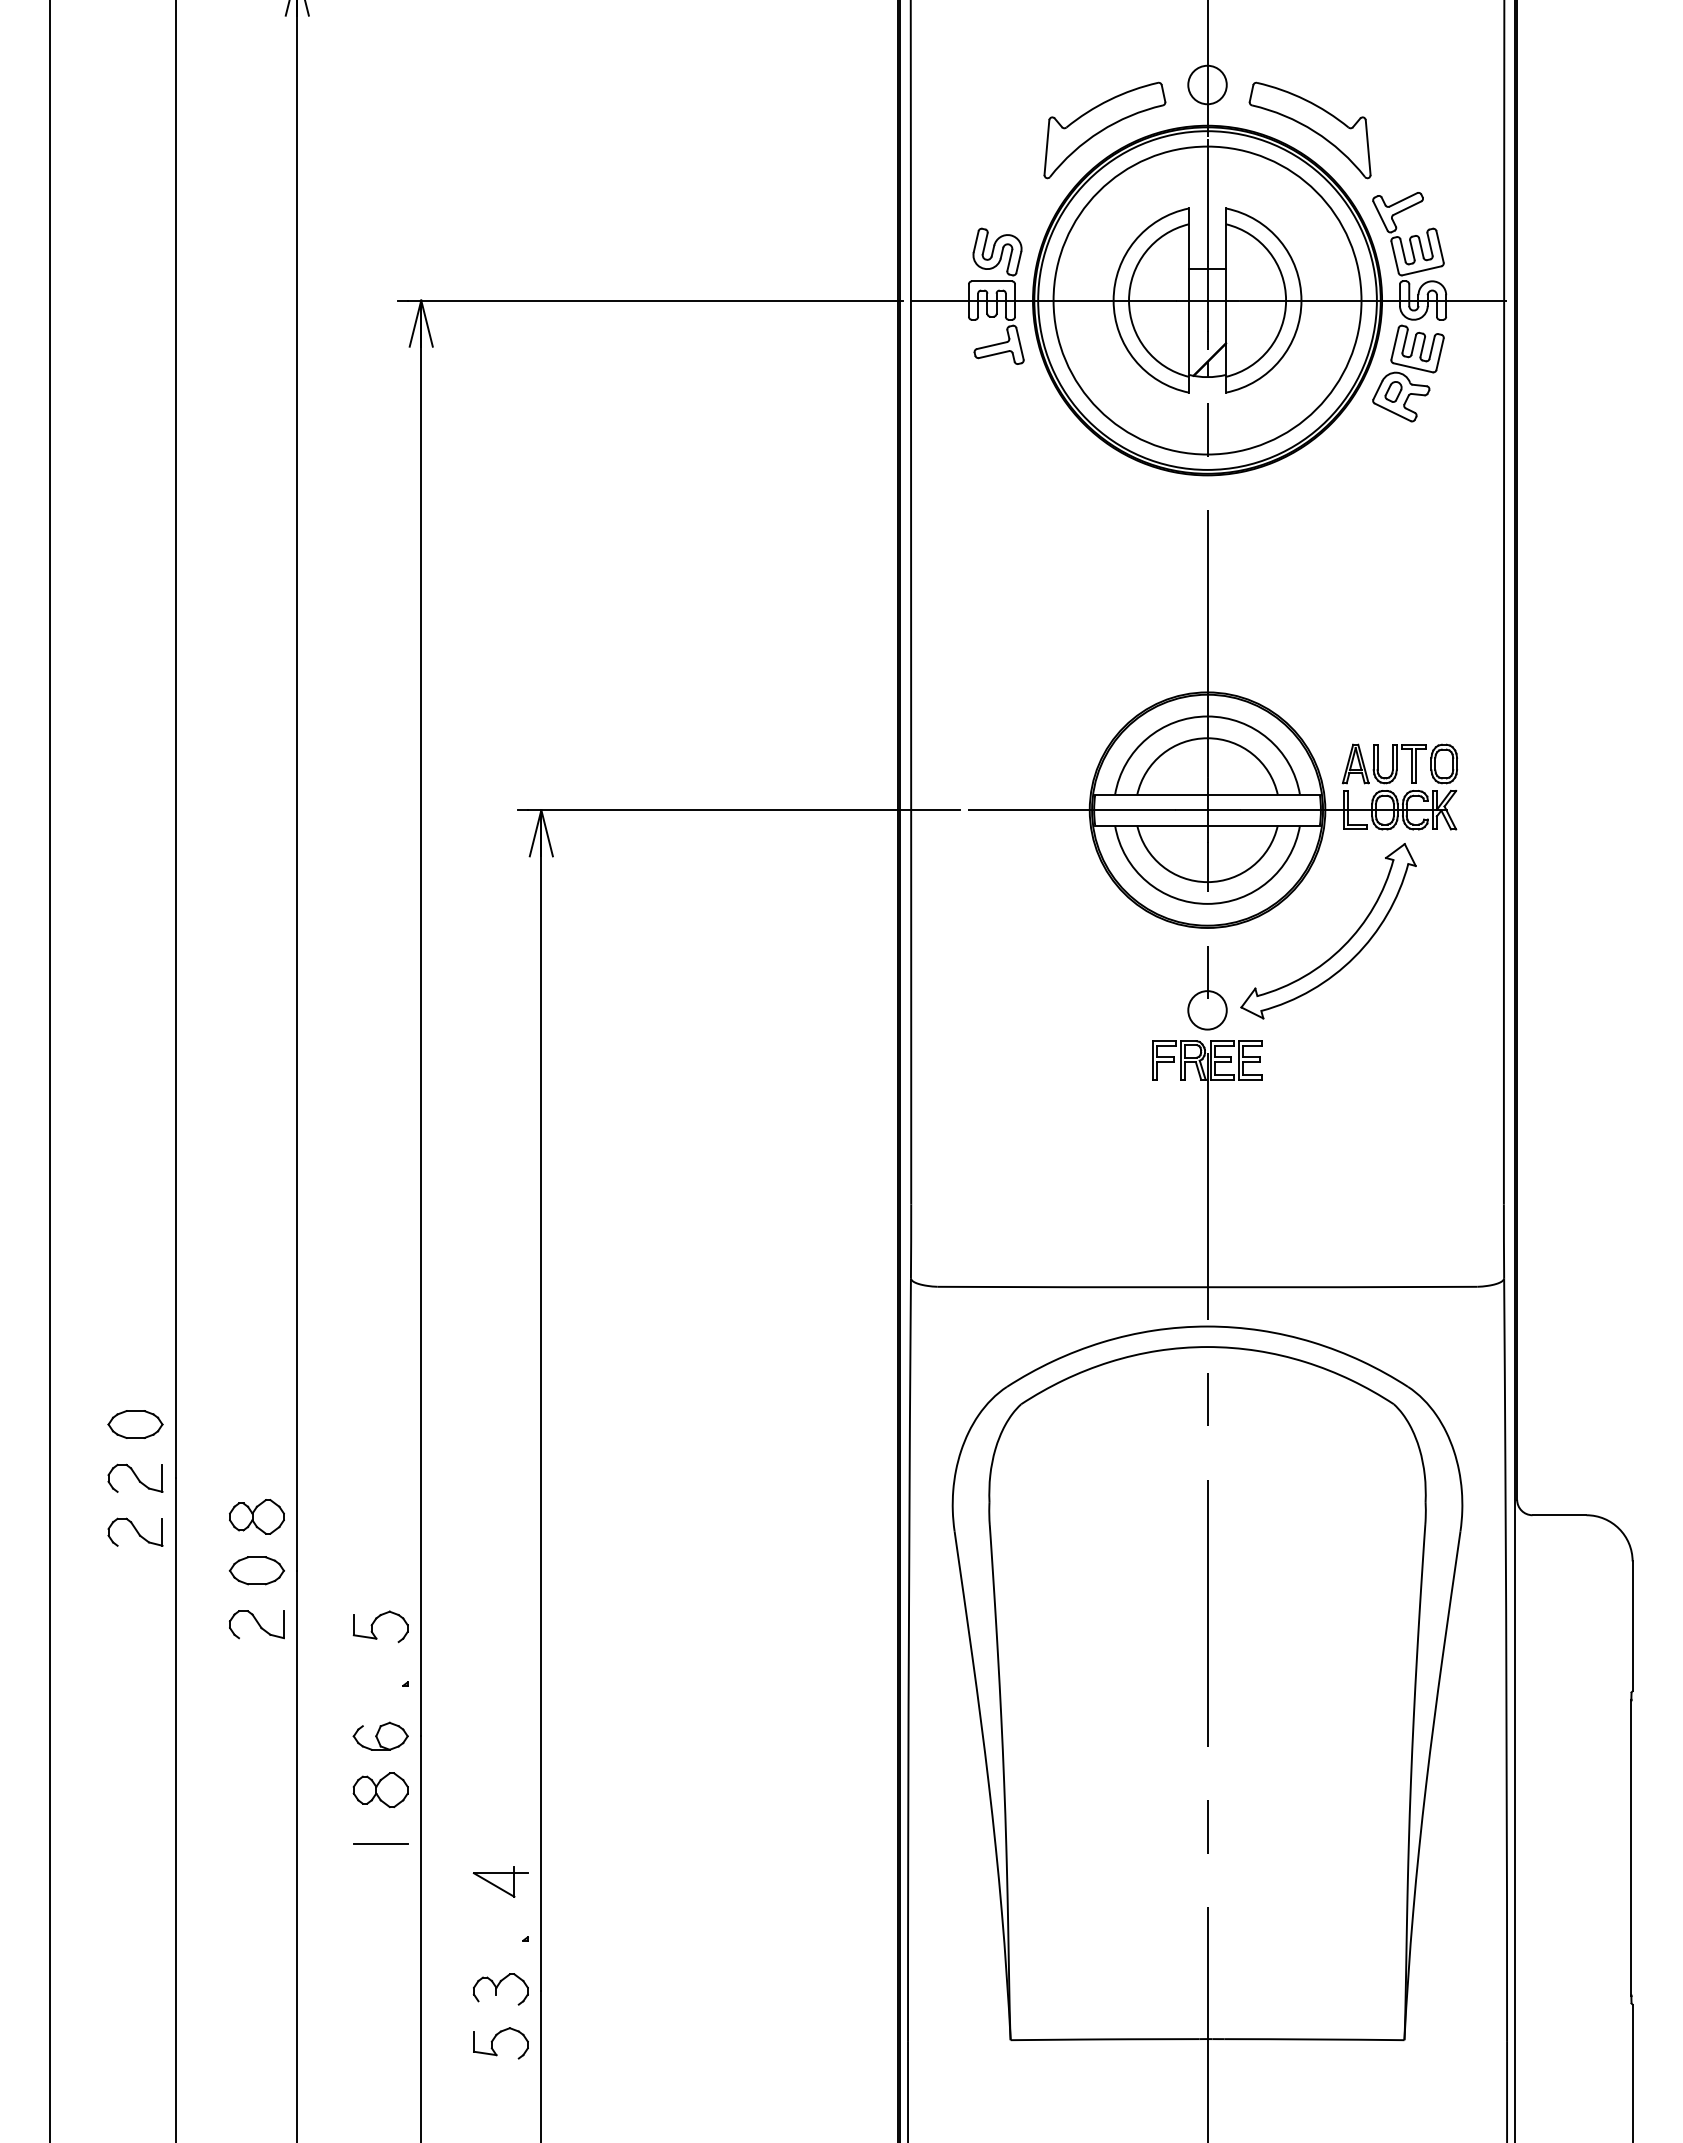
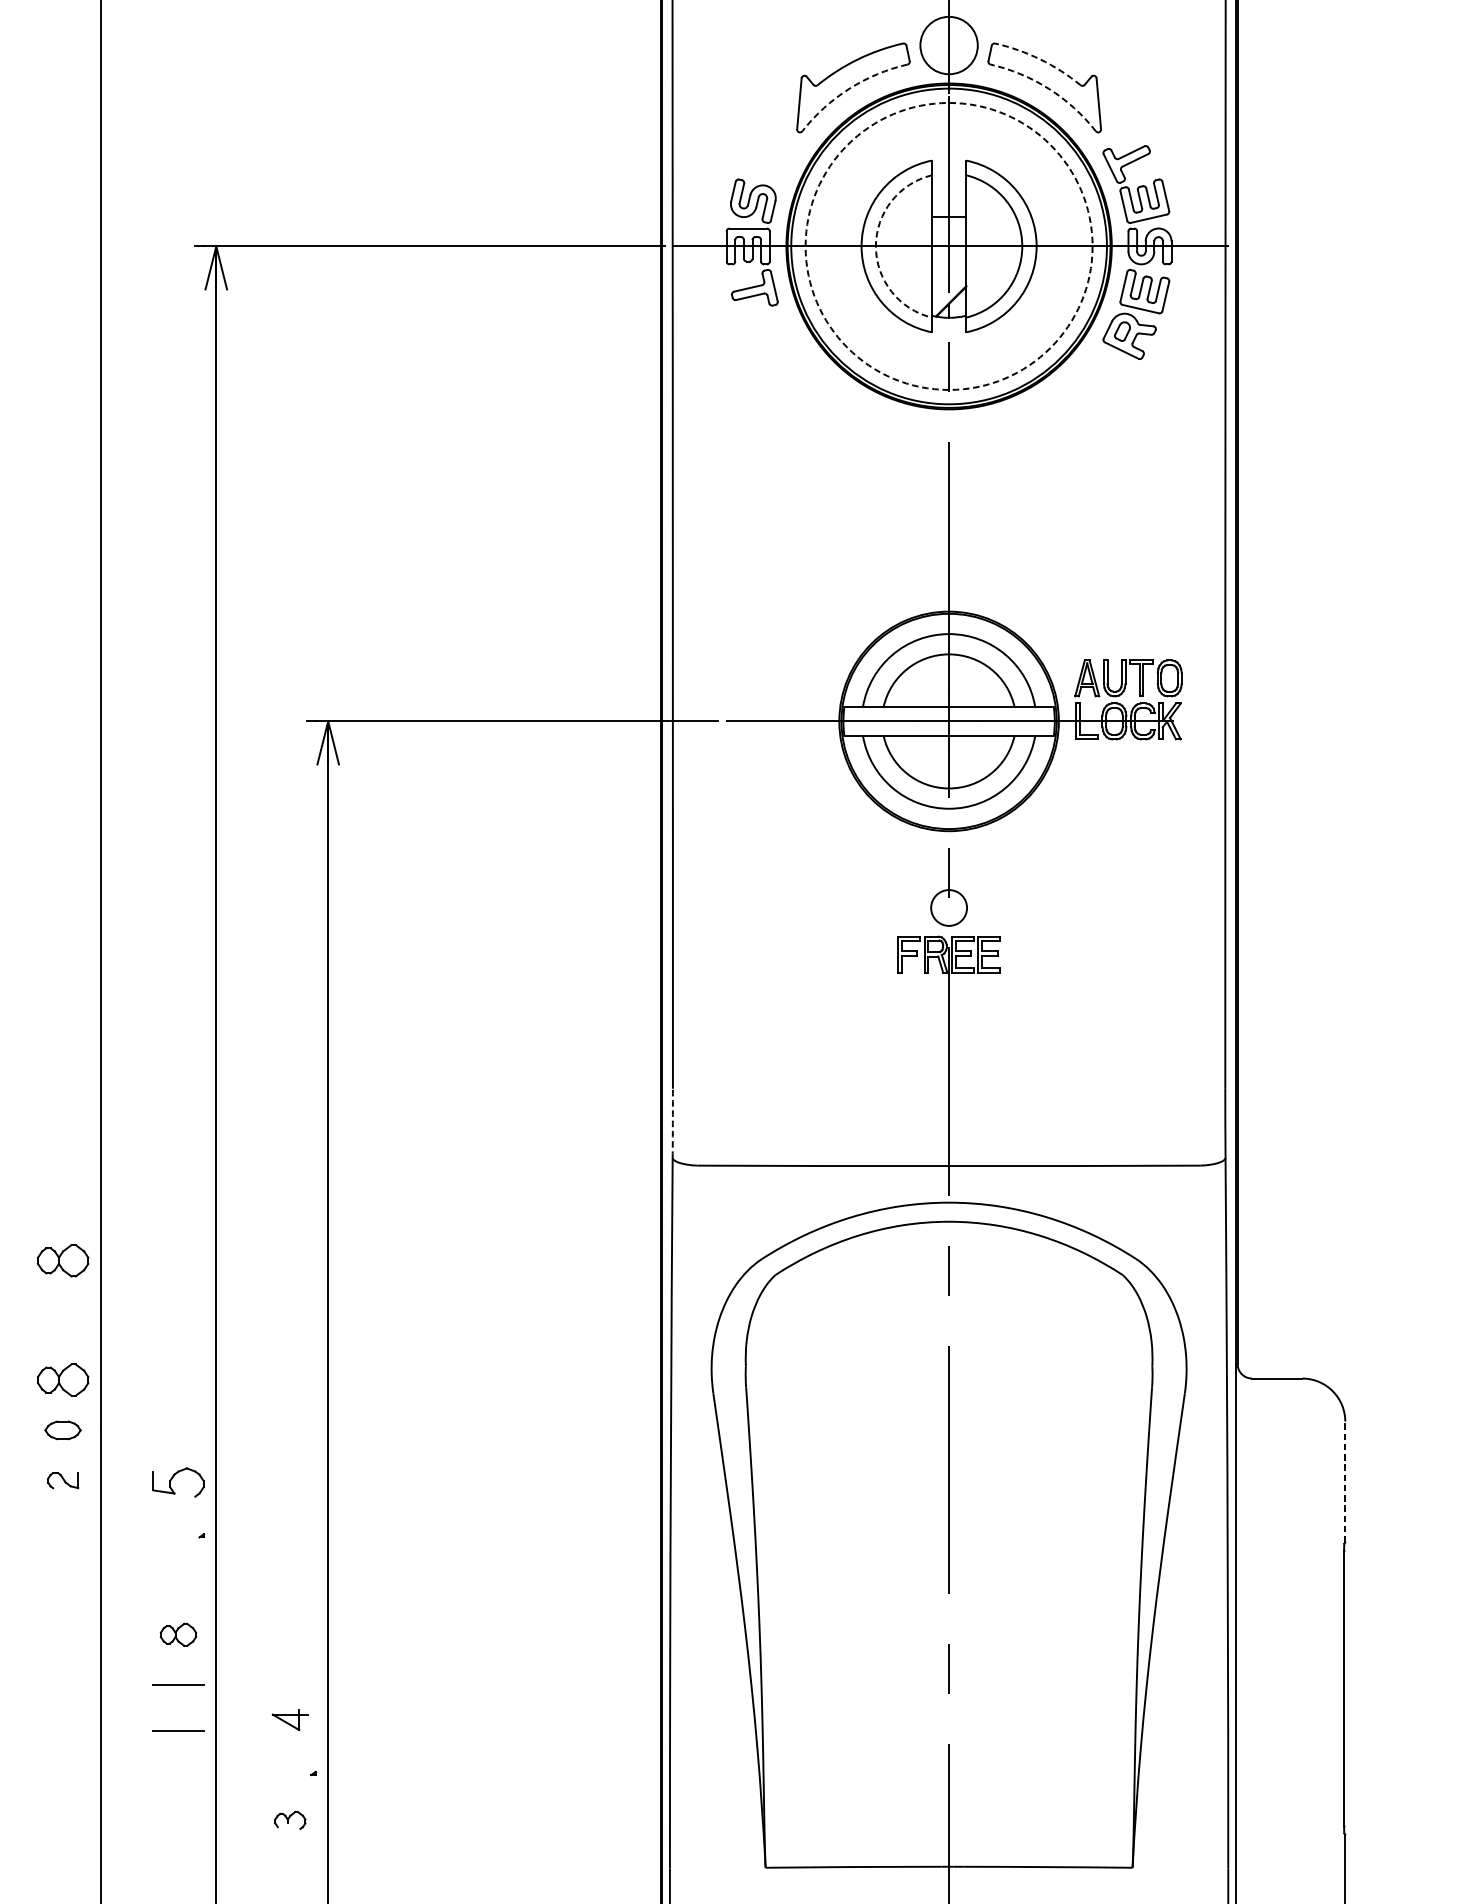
circle: (1207, 84) -> (949, 45), size x1.6
arc: (1305, 99) -> (1040, 59), solid -> dashed
arc: (1100, 131) -> (849, 88), solid -> dashed
arc: (1314, 131) -> (1048, 88), solid -> dashed
arc: (1129, 300) -> (876, 246), solid -> dashed
circle: (1207, 300) -> (949, 246), solid -> dashed
part: (1342, 945) -> (1074, 847), removed
arc: (911, 1241) -> (673, 1123), solid -> dashed
part: (256, 1388) -> (62, 1260), added
part: (256, 1570) -> (62, 1430), size x0.7
part: (256, 1624) -> (62, 1480), size x0.6
line: (1632, 1626) -> (1345, 1482), solid -> dashed
part: (380, 1735) -> (178, 1583), removed
part: (380, 1790) -> (178, 1635), size x0.7
part: (500, 1881) -> (290, 1719), size x0.7
line: (380, 1892) -> (178, 1730), added
part: (500, 1989) -> (290, 1820), size x0.6
part: (495, 2038) -> (285, 1866), removed

